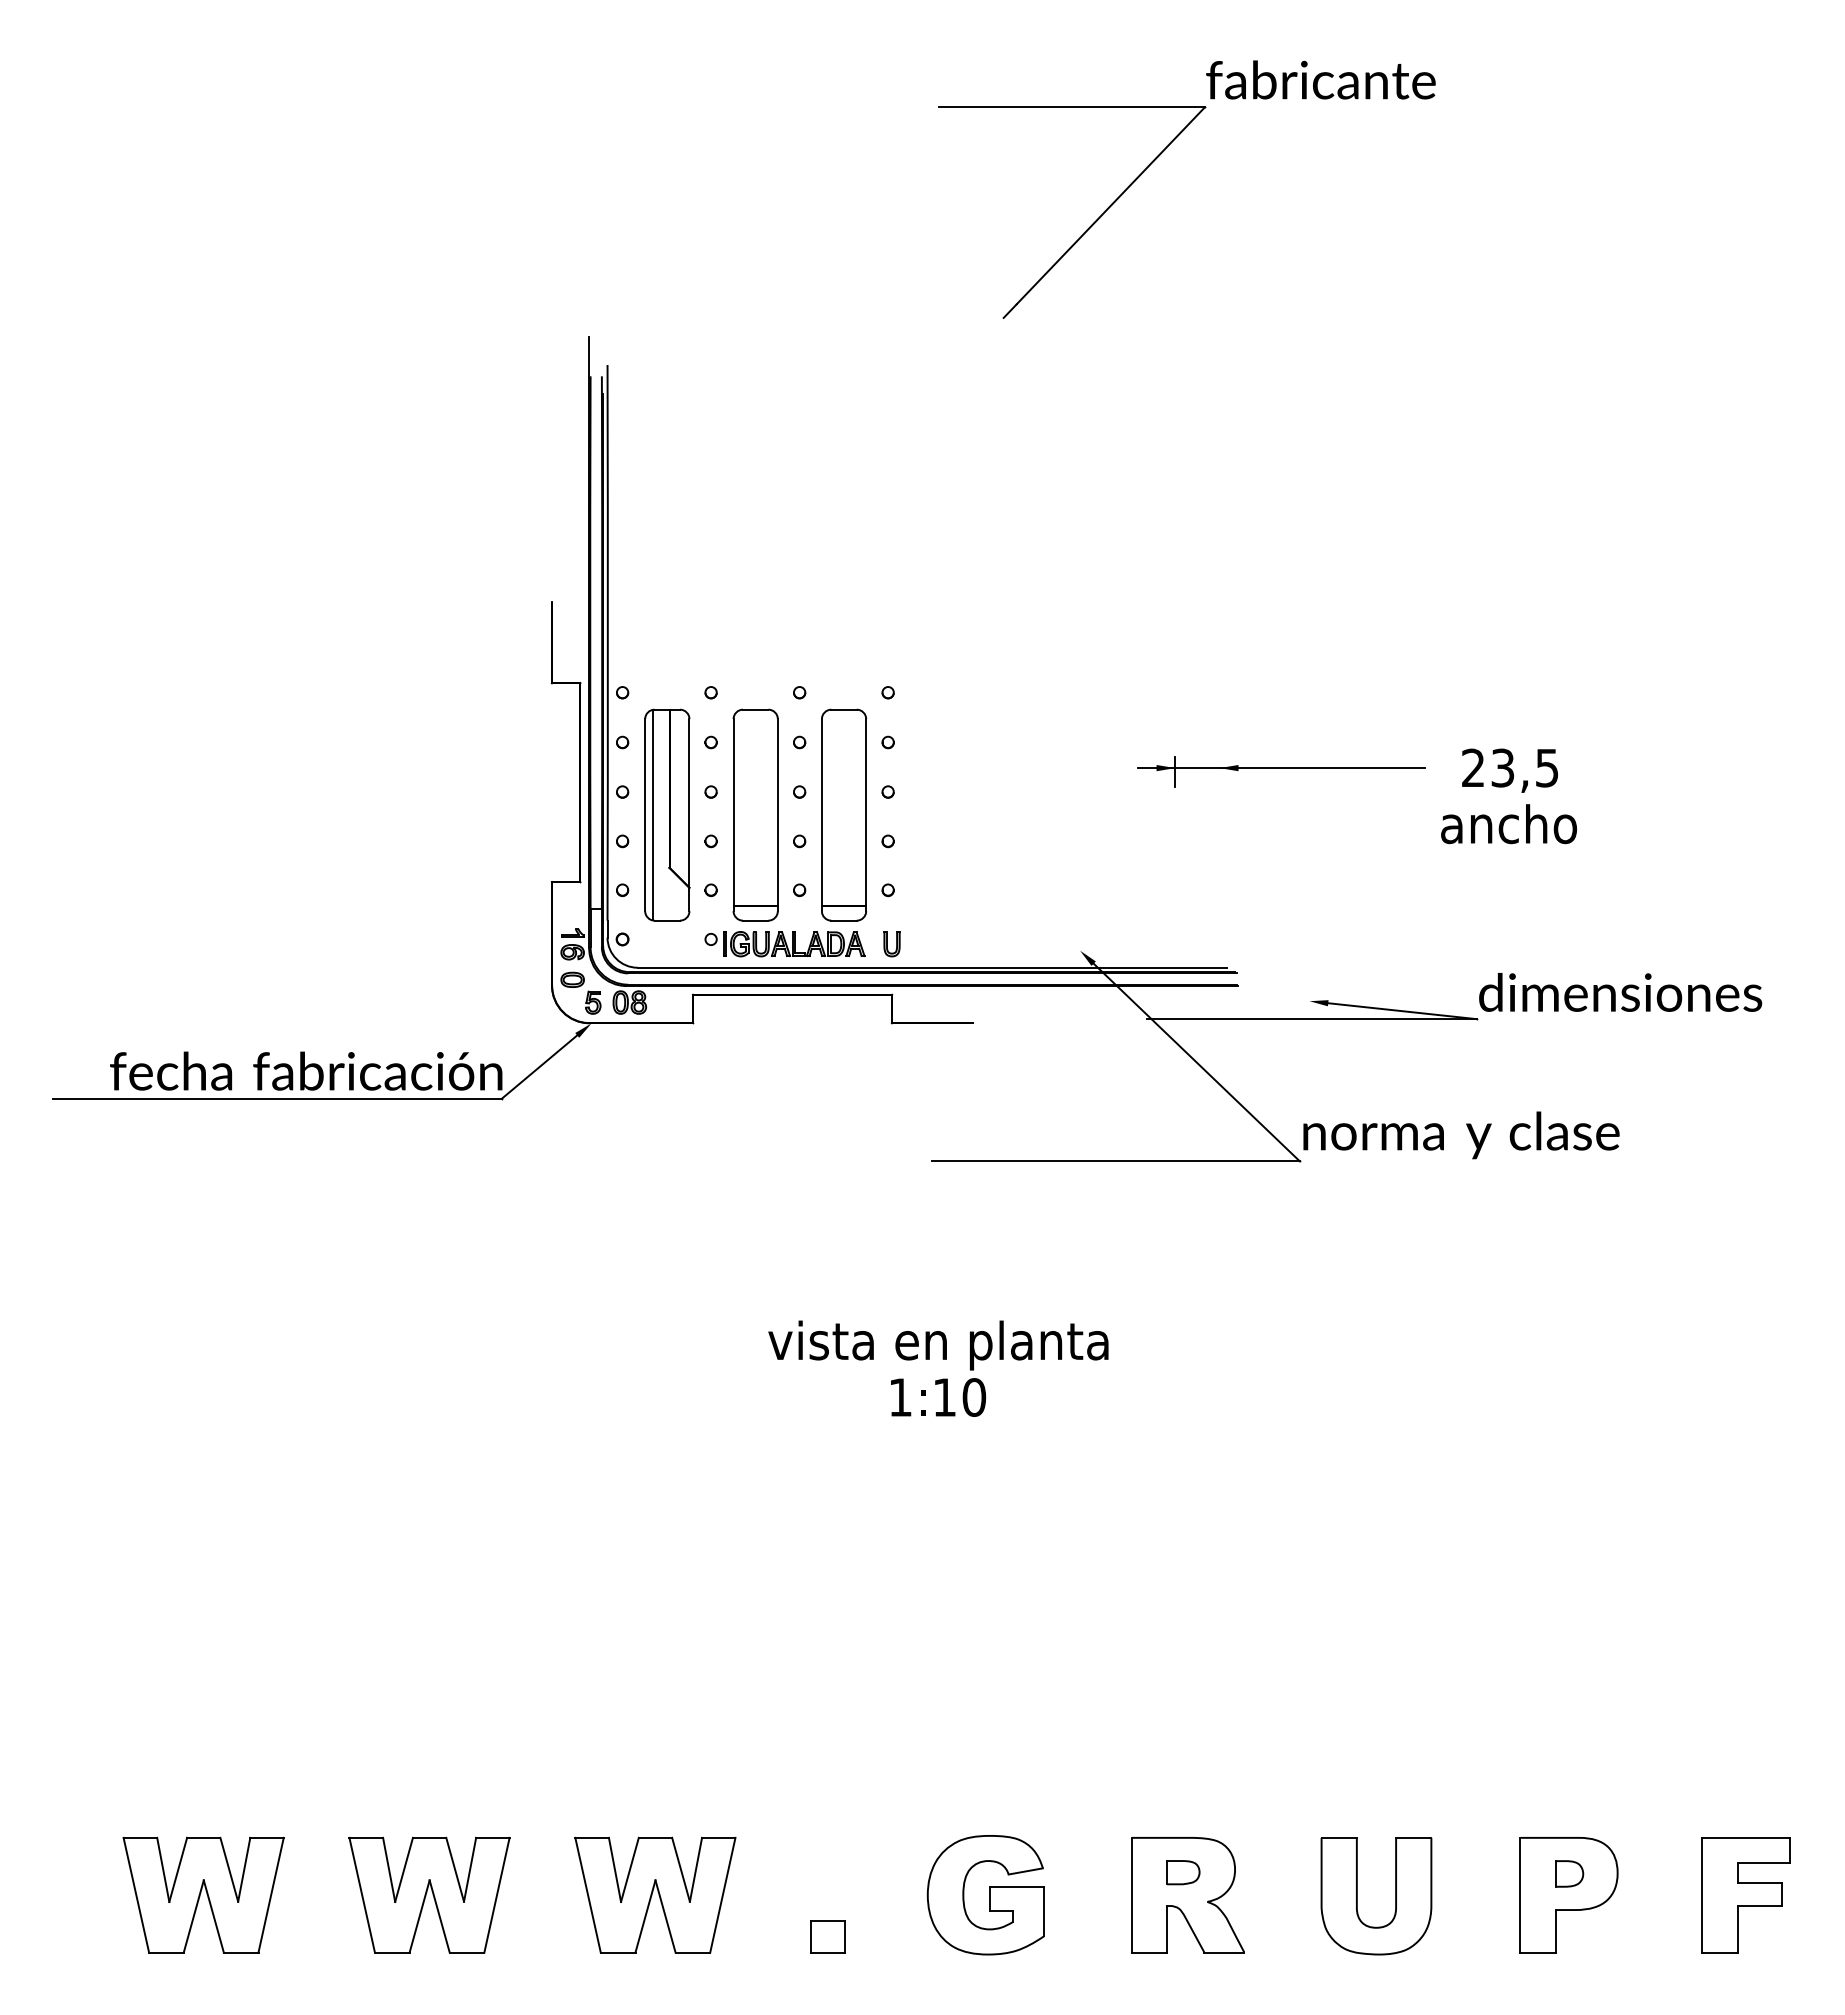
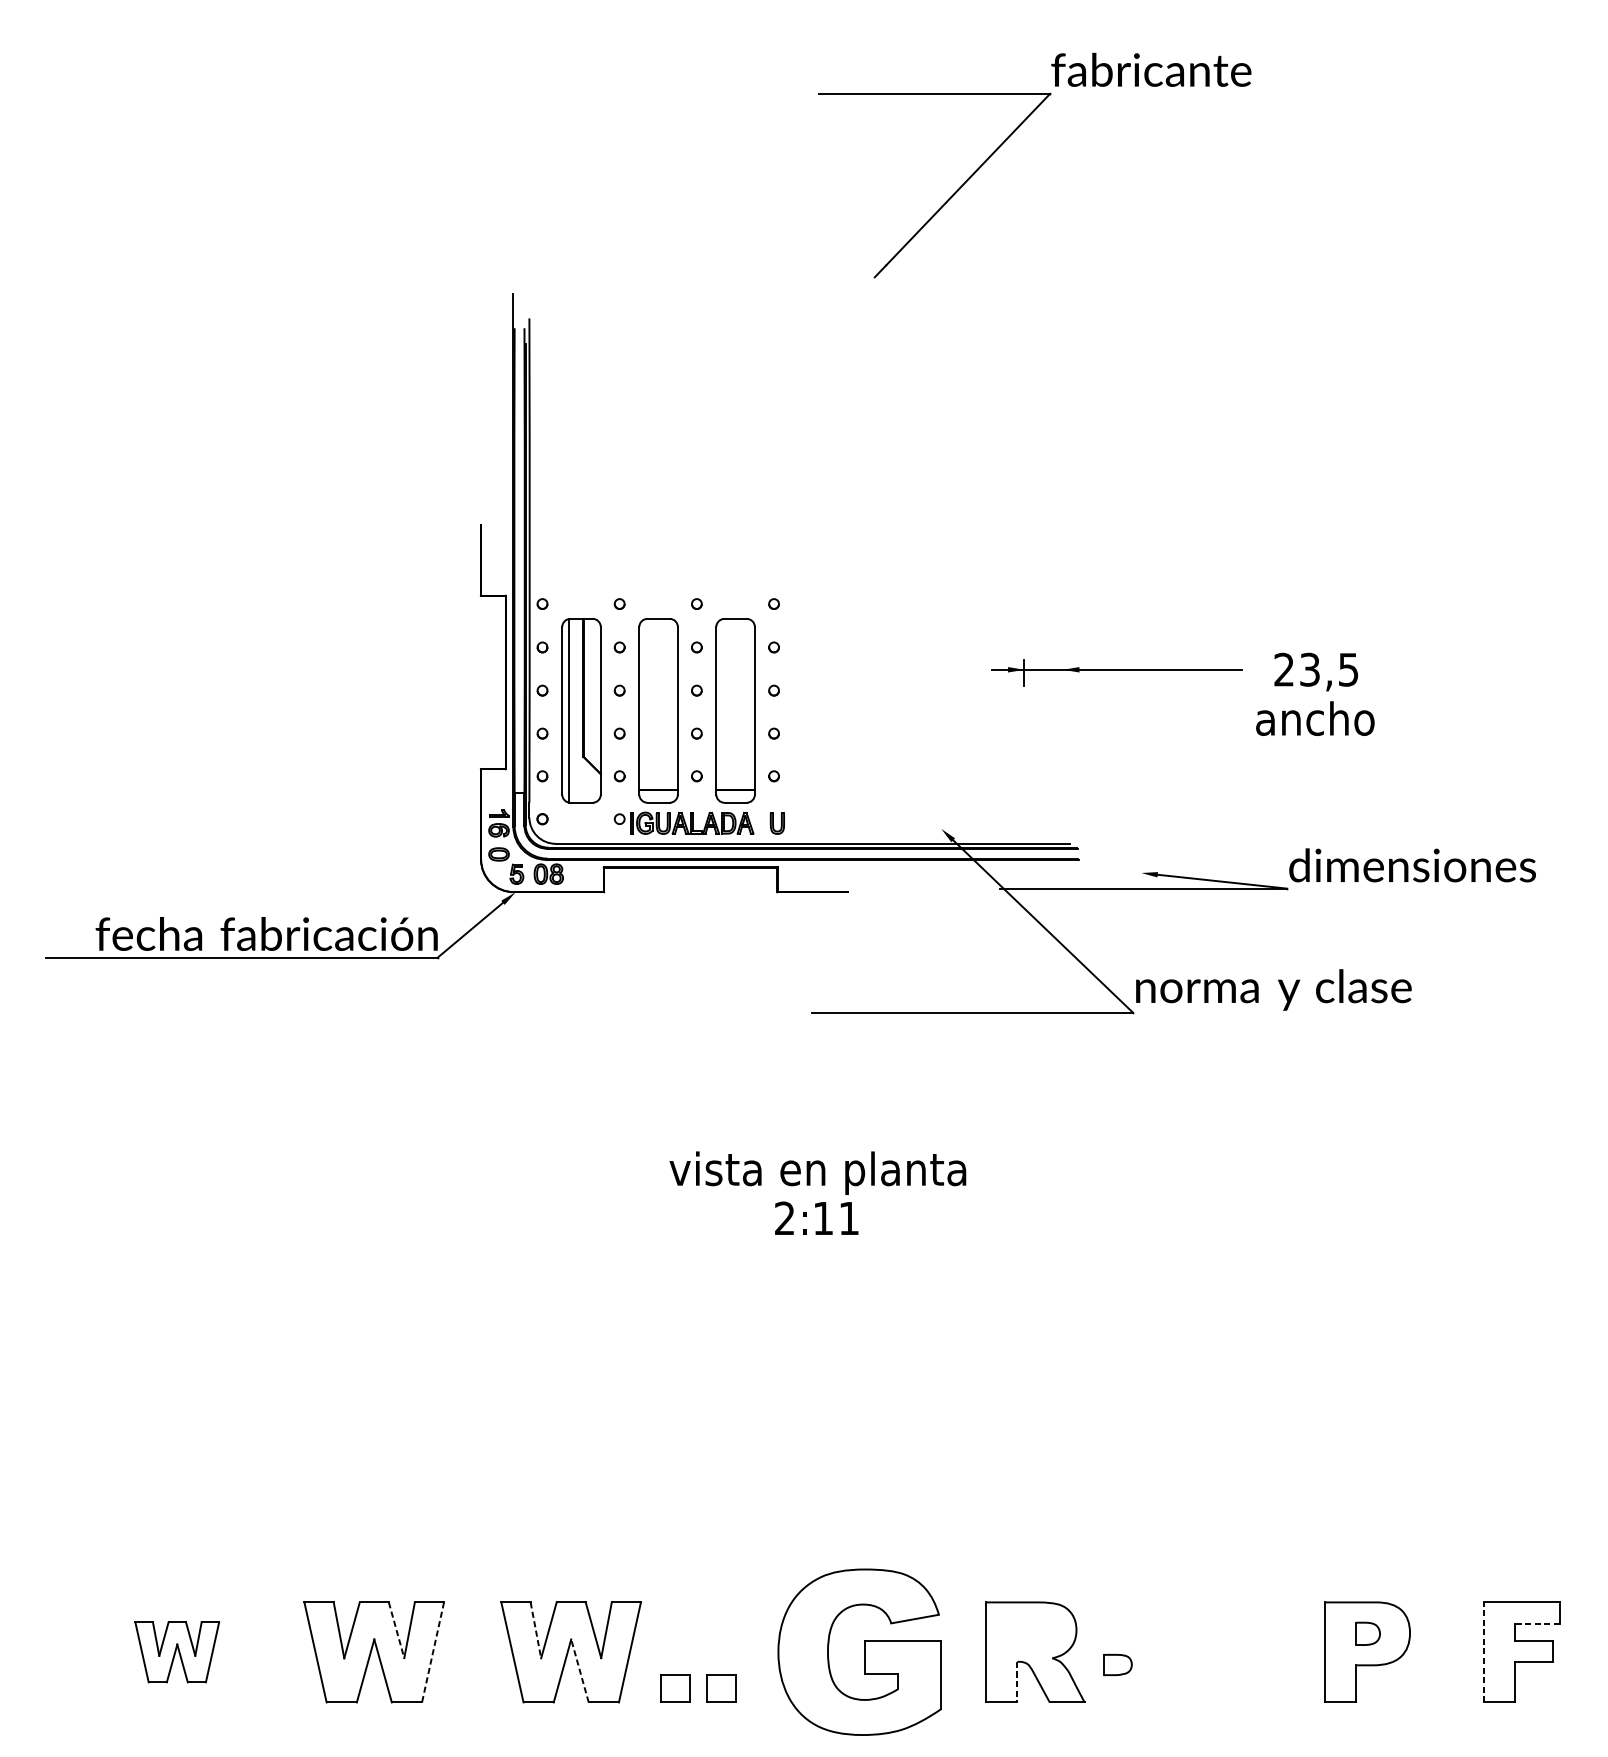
text: (900, 1397) -> (784, 1218), 1 -> 2
text: (974, 1397) -> (849, 1218), 10 -> 11
line: (1763, 1862) -> (1537, 1623), solid -> dashed
line: (614, 1869) -> (535, 1629), solid -> dashed
line: (455, 1870) -> (396, 1630), solid -> dashed
part: (1183, 1872) -> (1117, 1664), moved
part: (203, 1894) -> (177, 1651), size x0.6
line: (1702, 1894) -> (1484, 1651), solid -> dashed
line: (497, 1895) -> (433, 1652), solid -> dashed
part: (985, 1895) -> (858, 1652), size x1.6
part: (1357, 1896) -> (1183, 1653), removed
line: (665, 1915) -> (579, 1670), solid -> dashed
line: (1167, 1929) -> (1017, 1682), solid -> dashed
part: (774, 1936) -> (674, 1688), added

